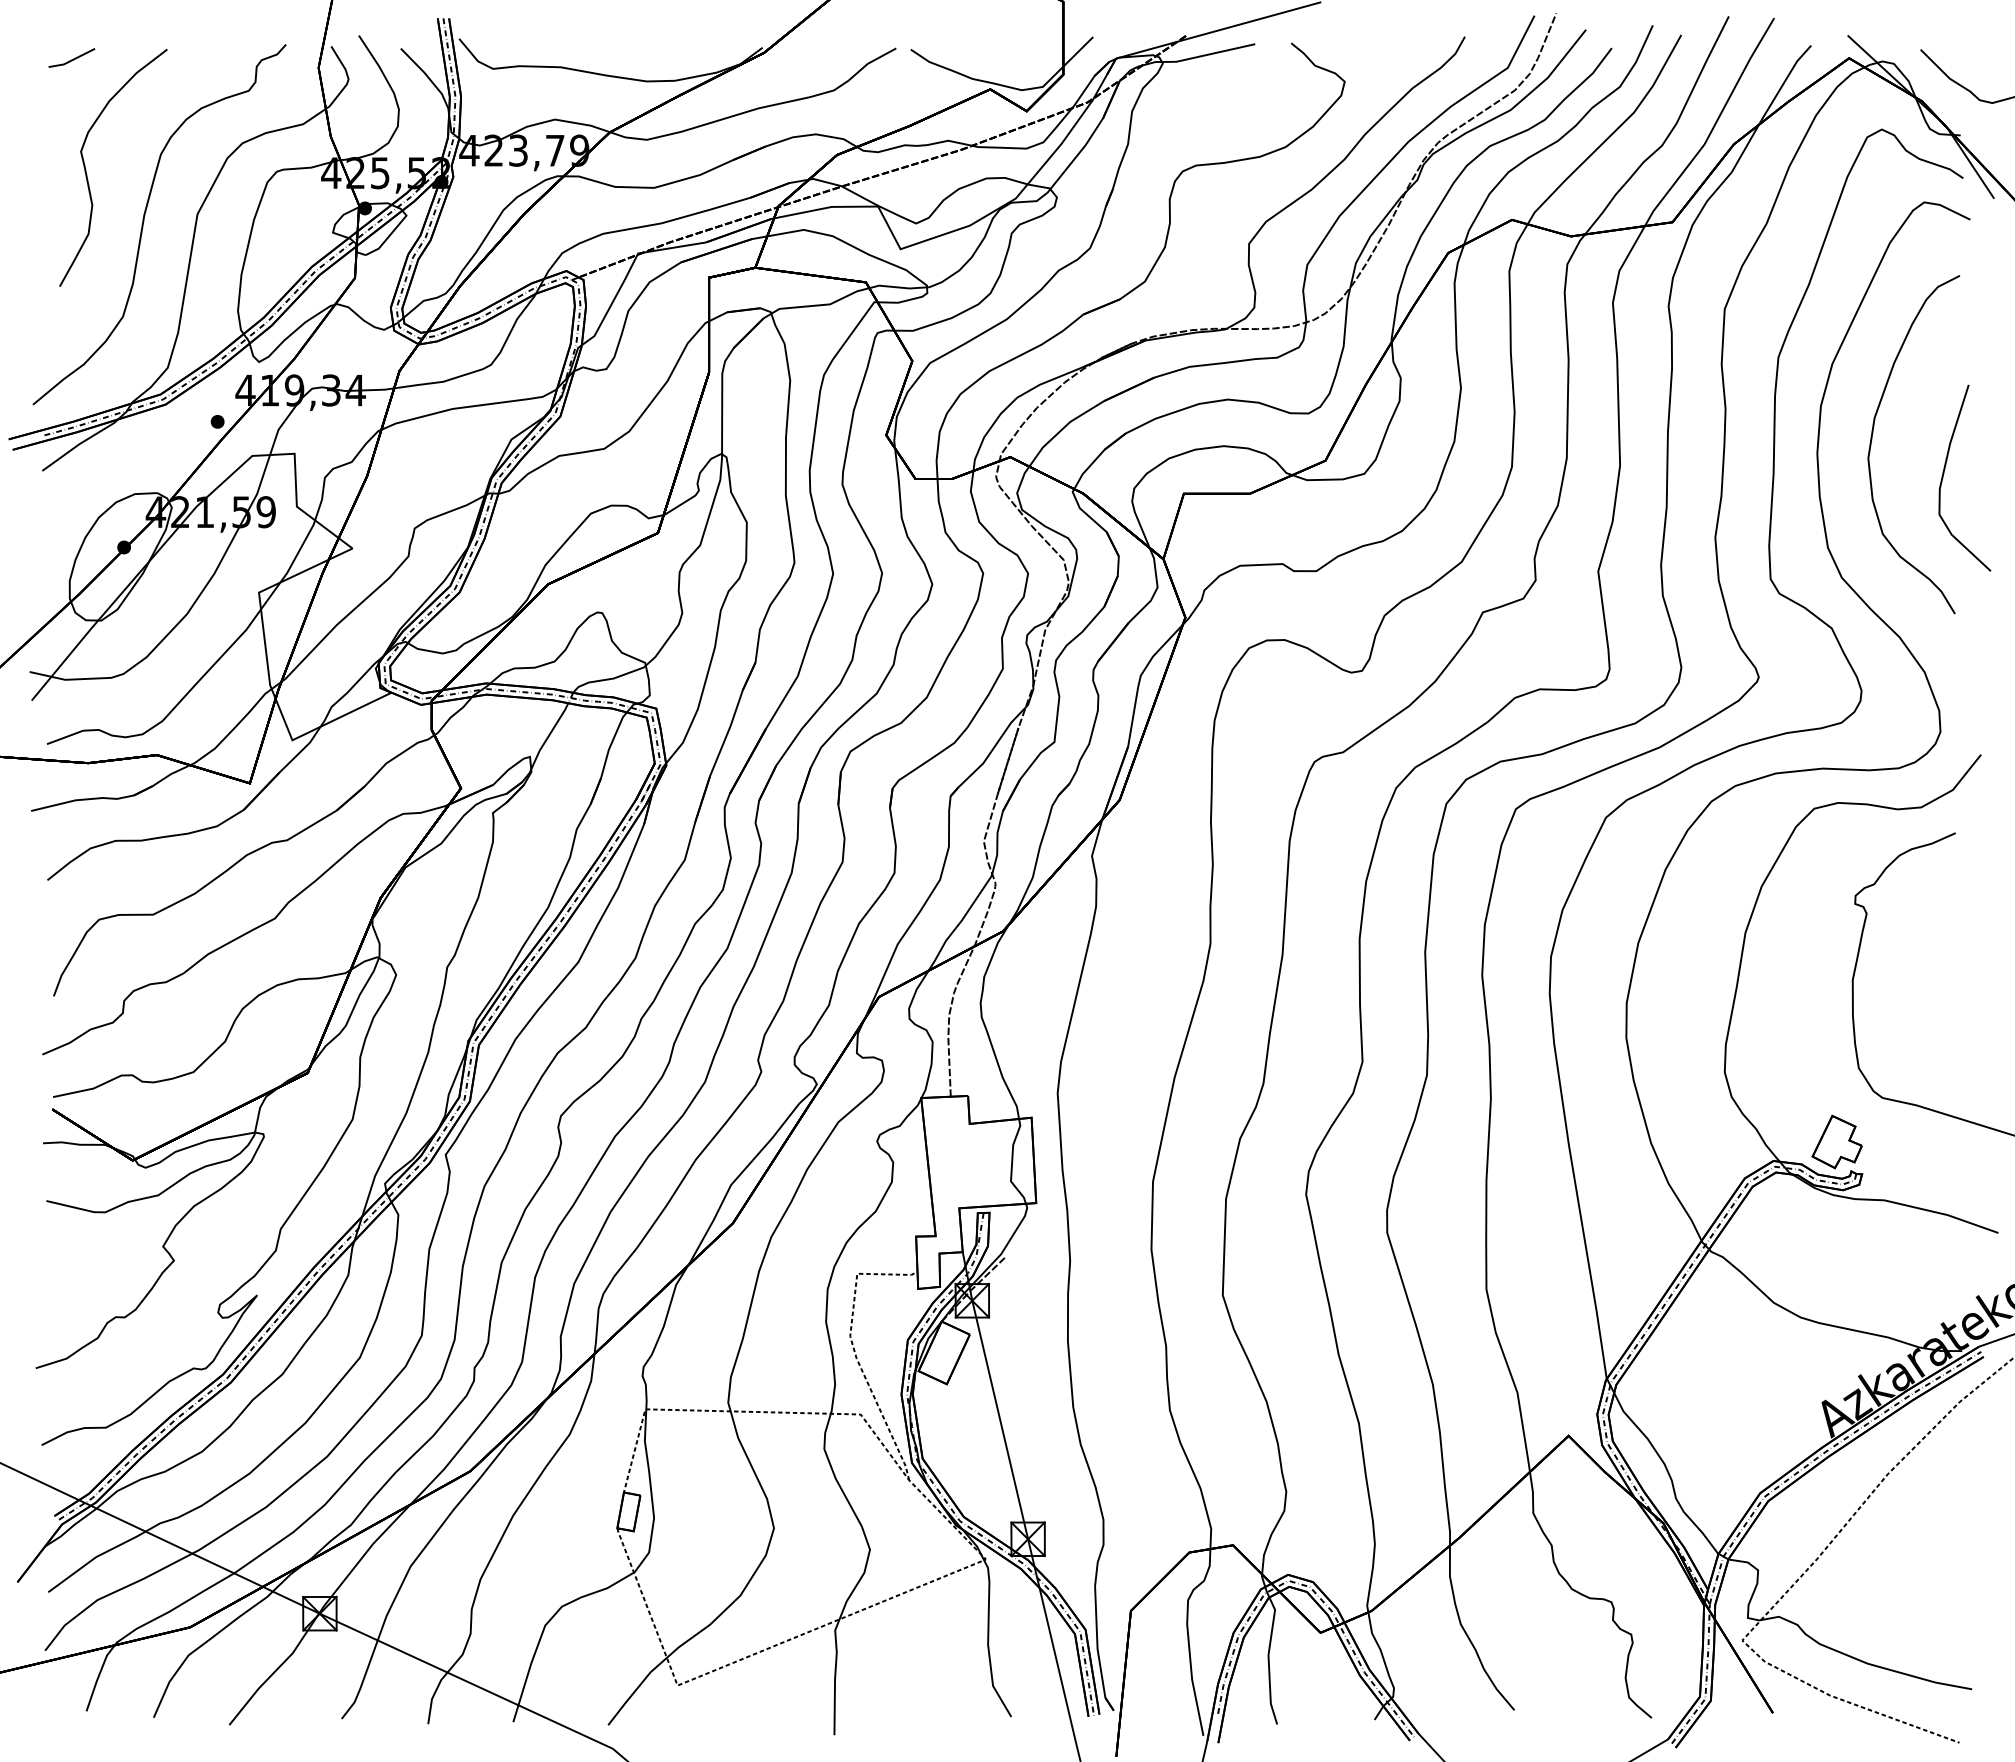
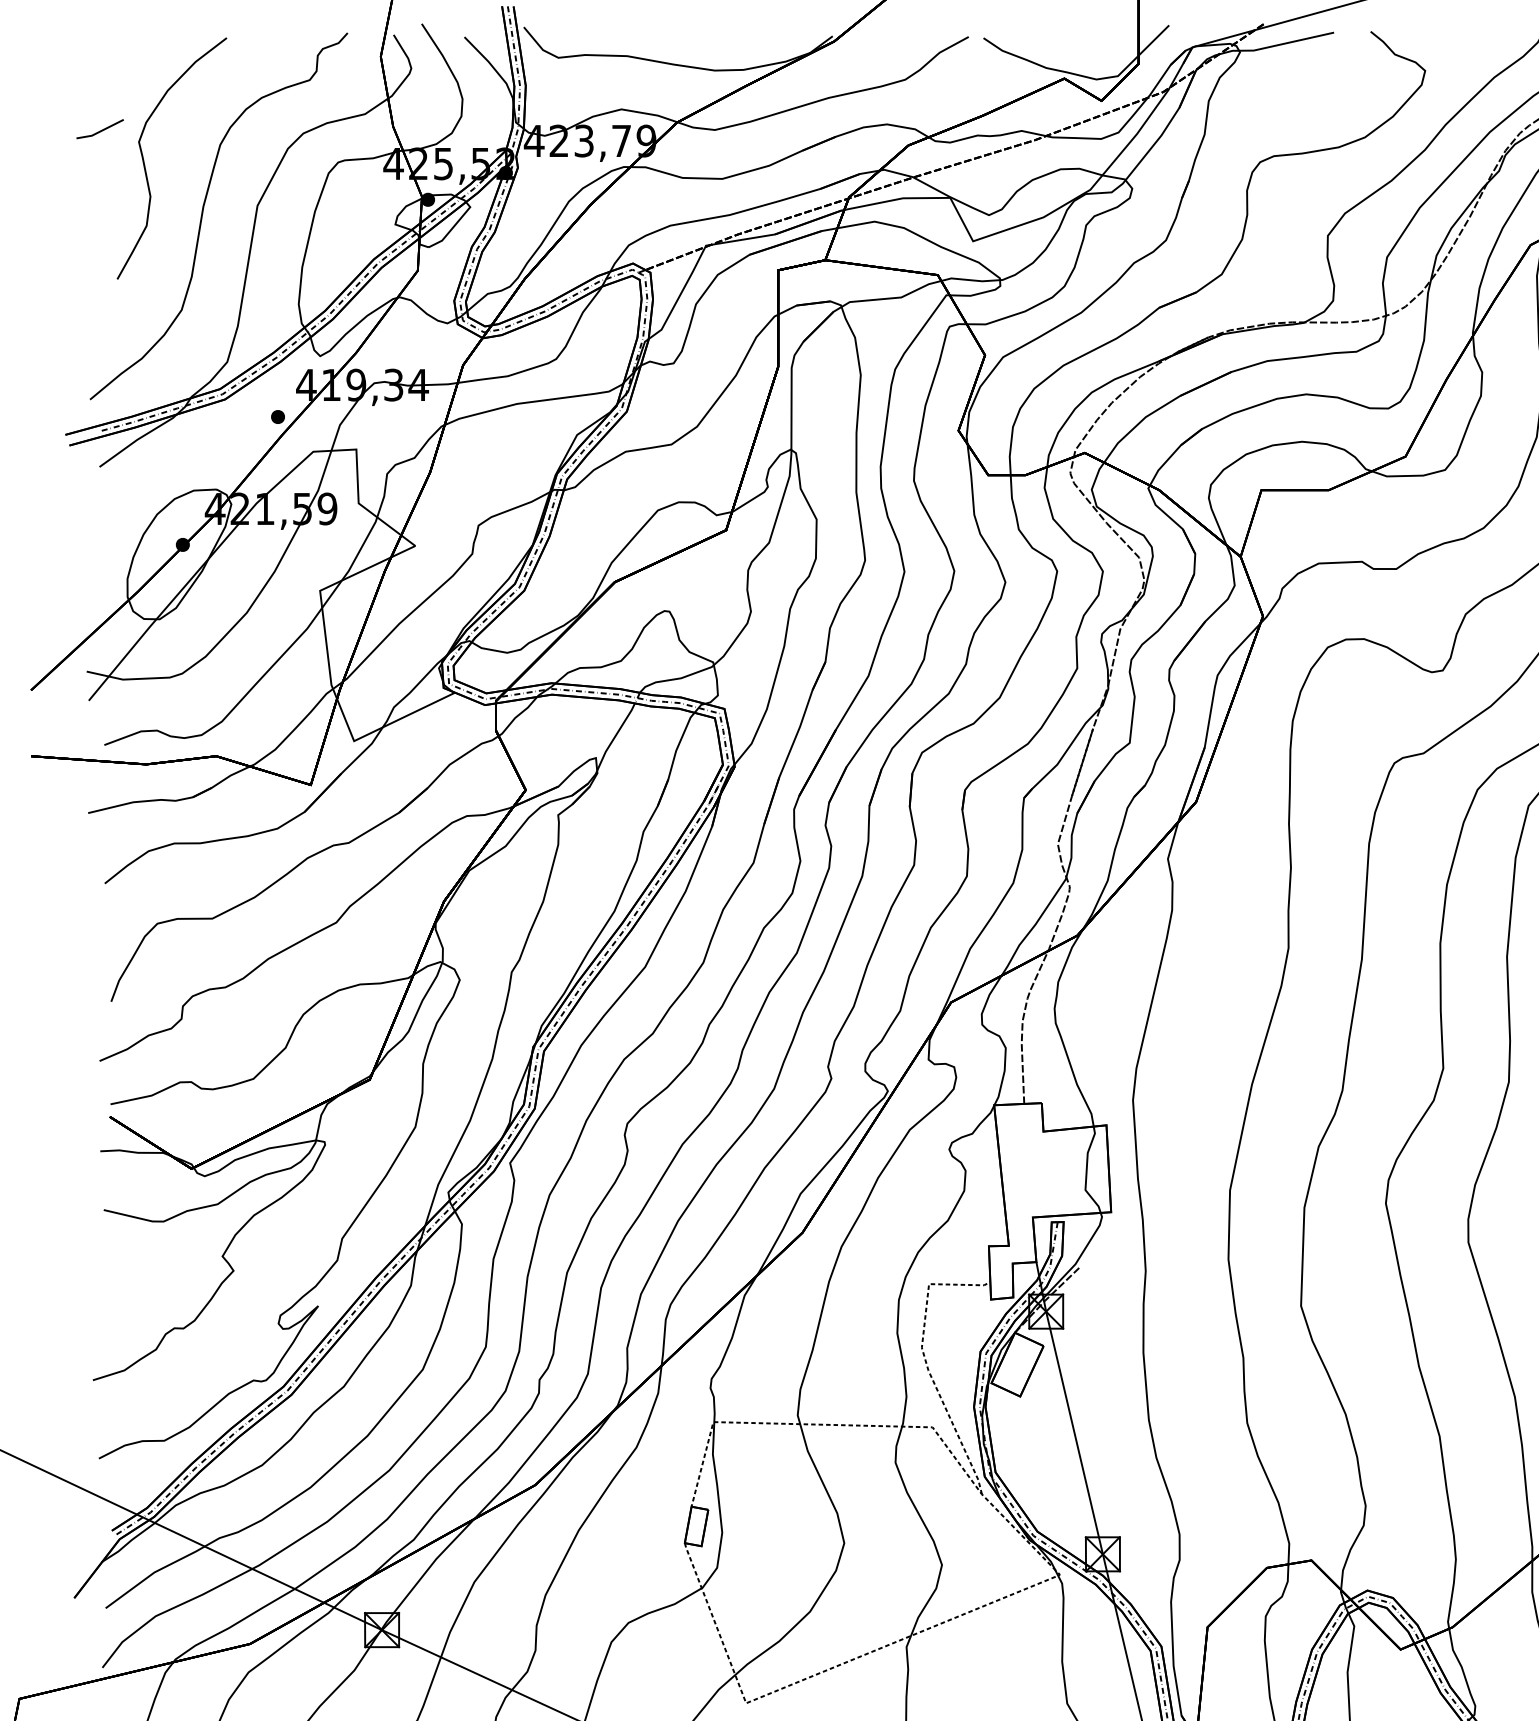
line: (71, 59) -> (99, 130), moved

